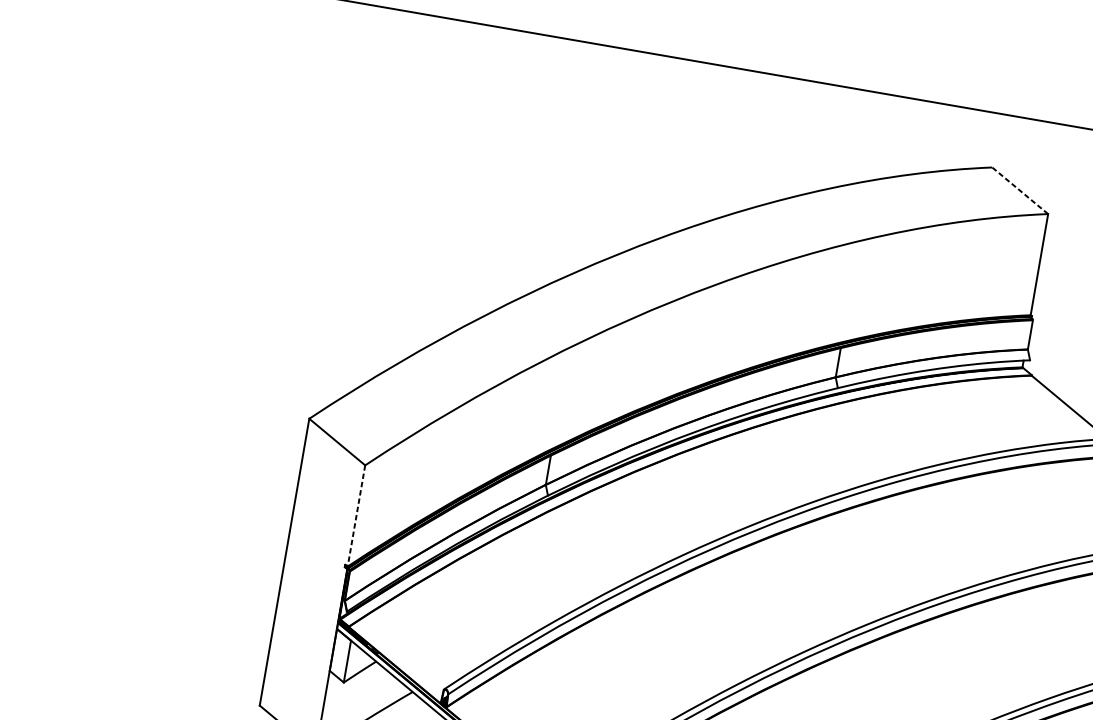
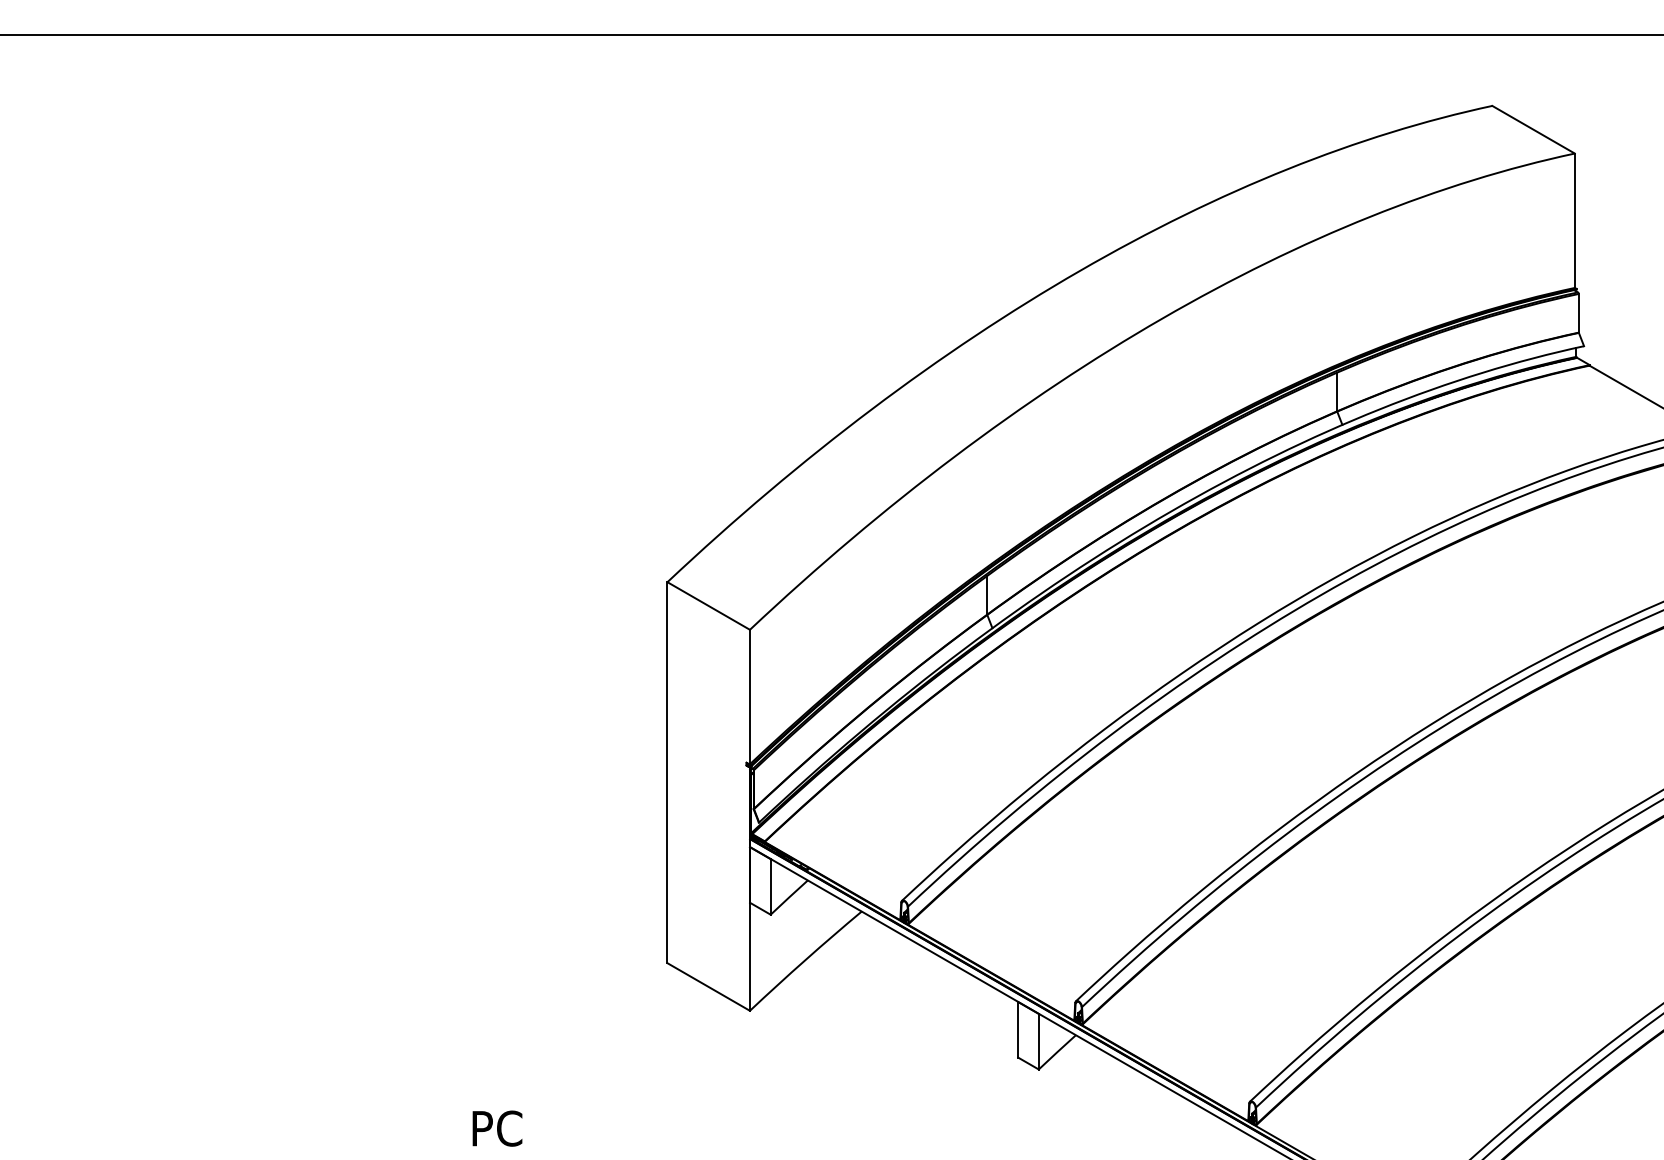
line: (1020, 190) -> (1533, 129), dashed -> solid
line: (356, 516) -> (749, 697), dashed -> solid

